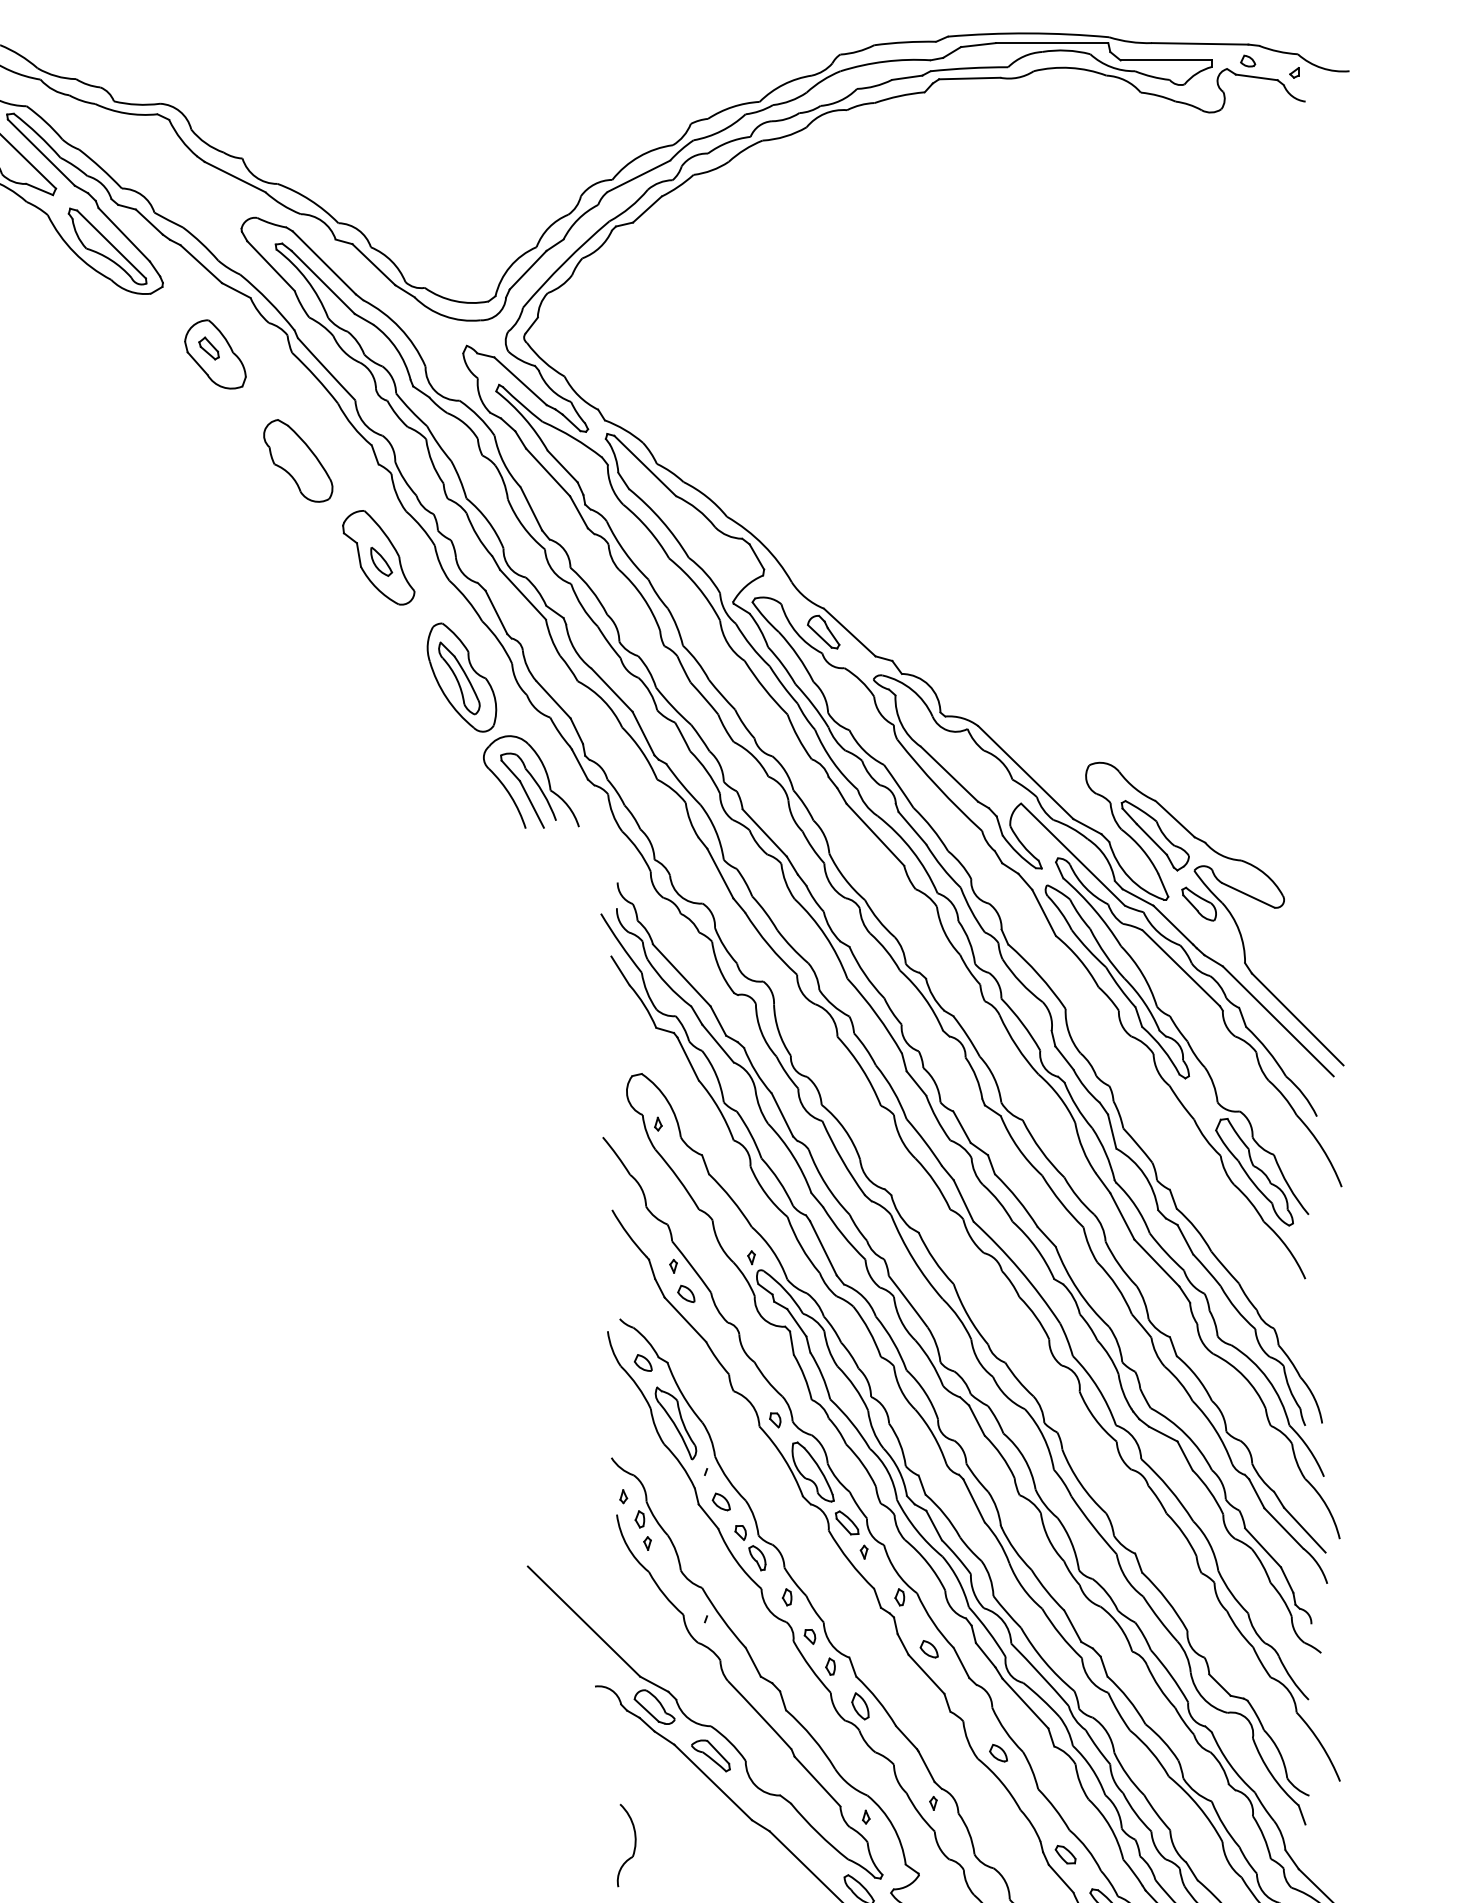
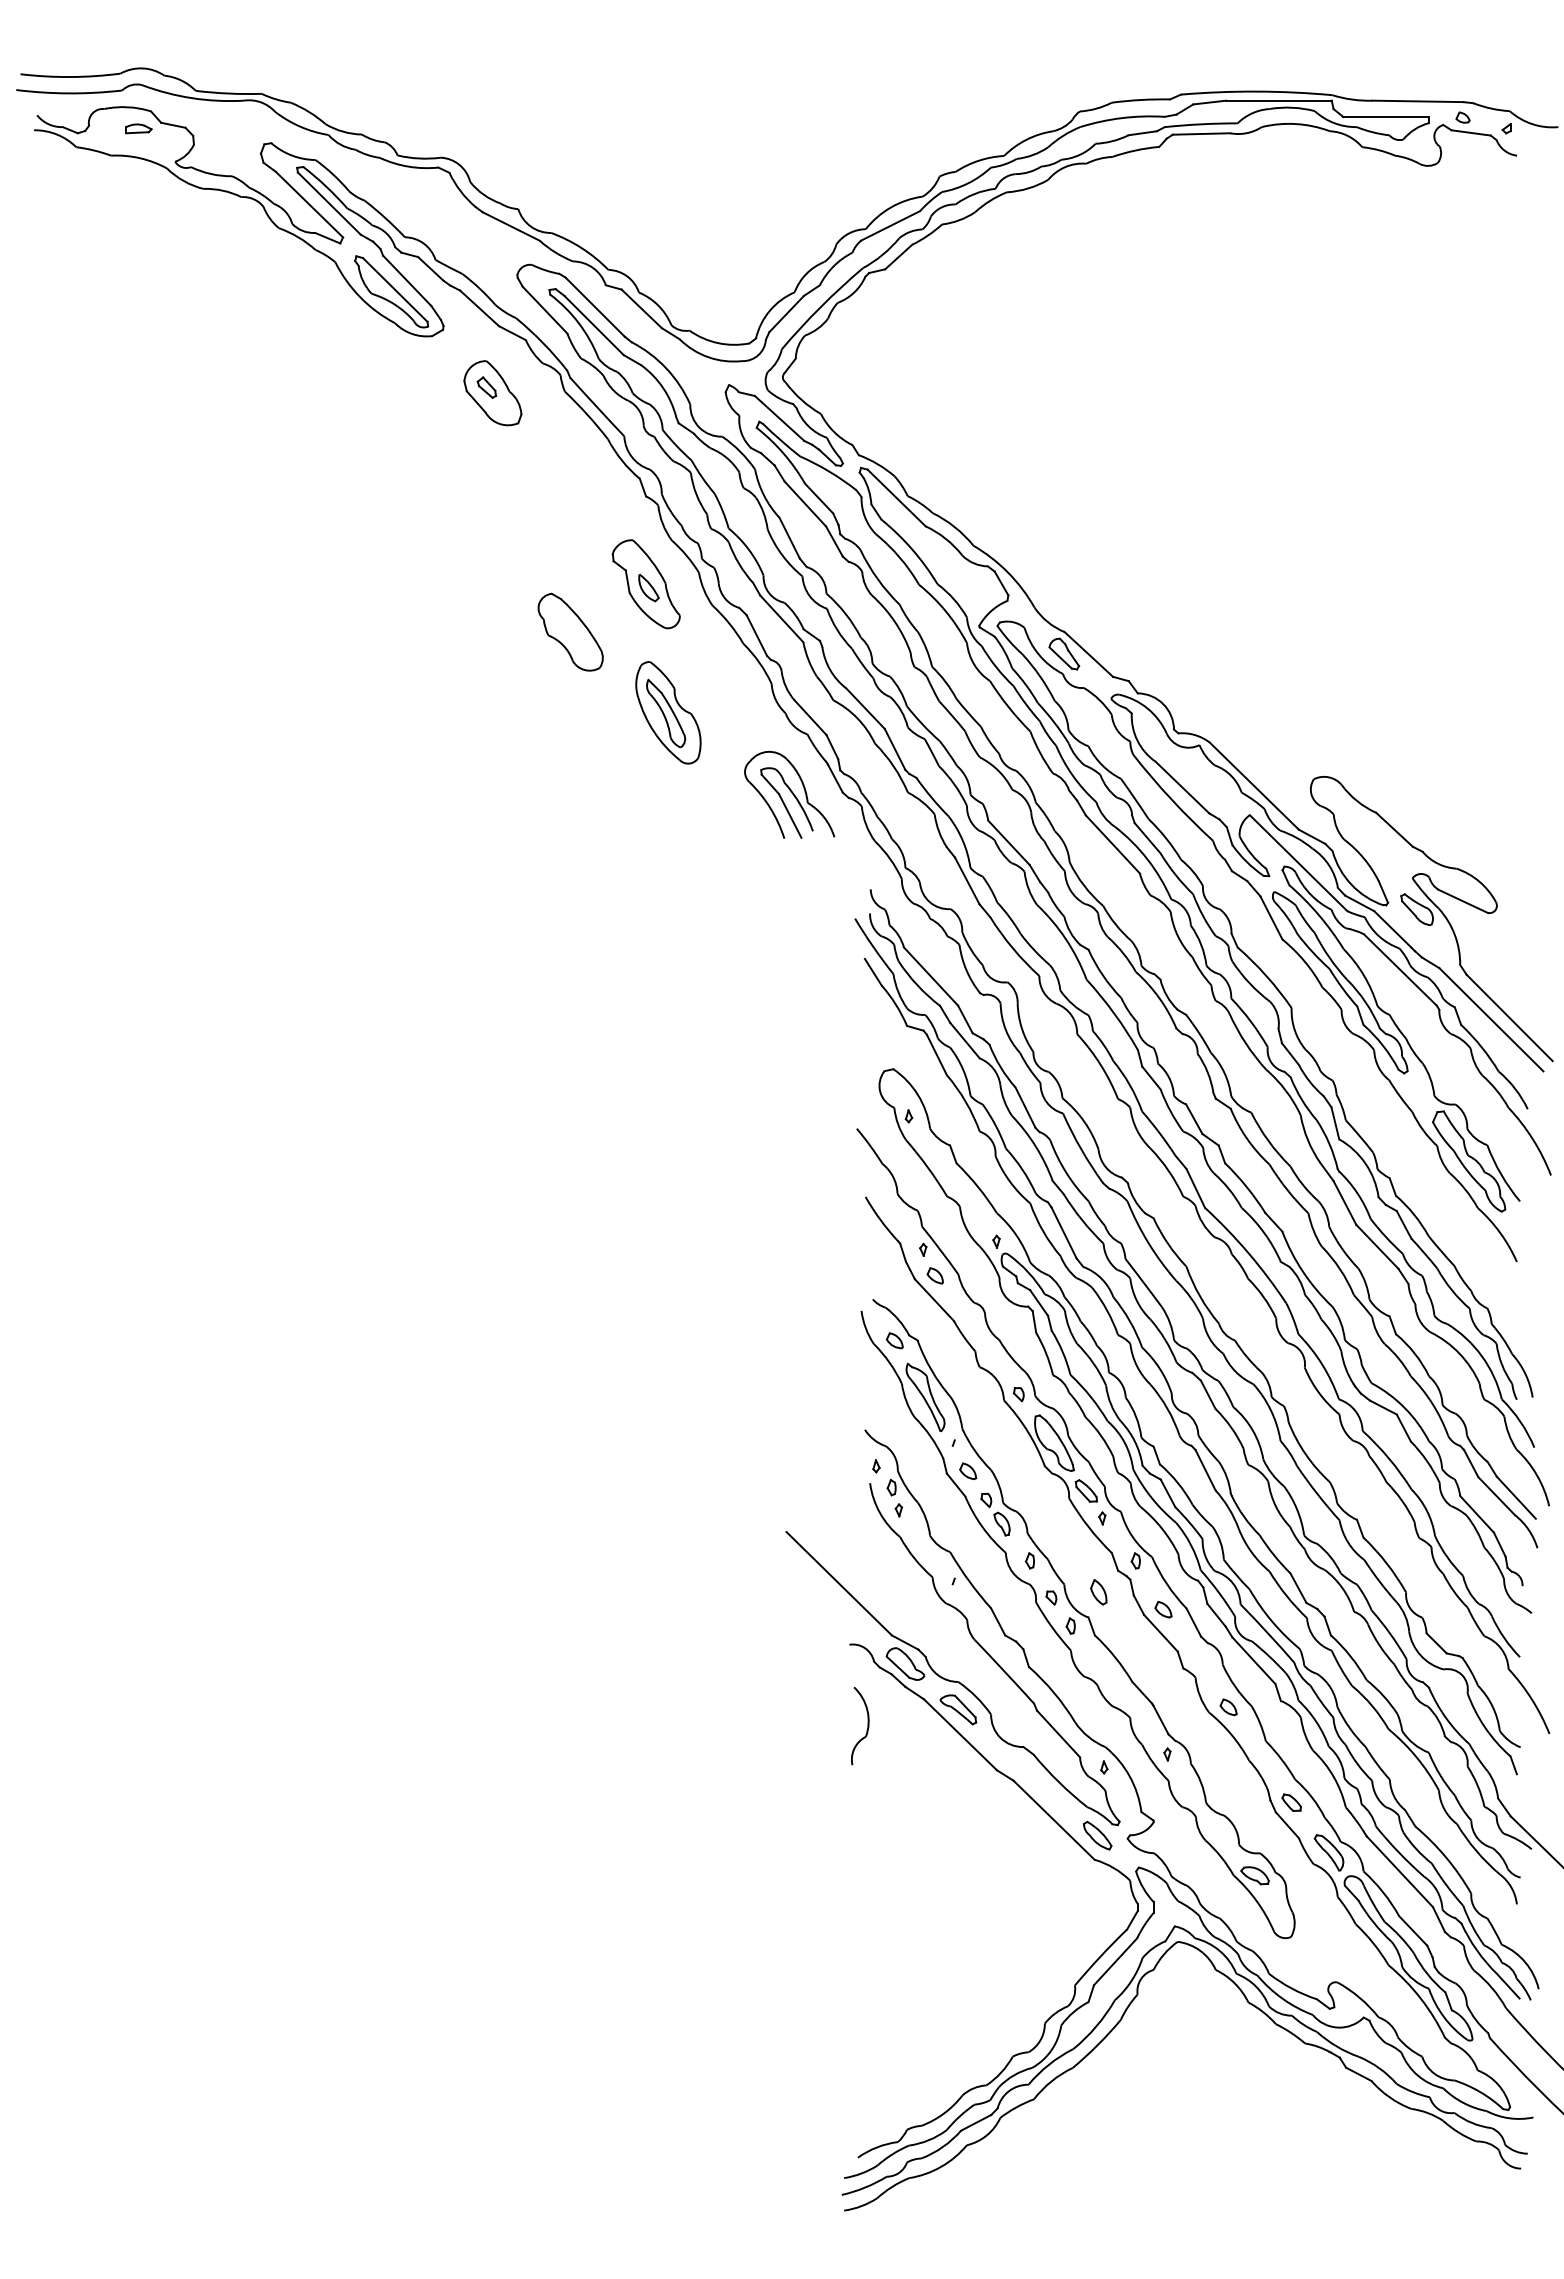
part: (298, 460) -> (570, 631), moved
part: (461, 677) -> (668, 712), moved
part: (1154, 835) -> (1375, 845), removed
part: (860, 1706) -> (1098, 1592), moved
part: (634, 1844) -> (867, 1725), moved

